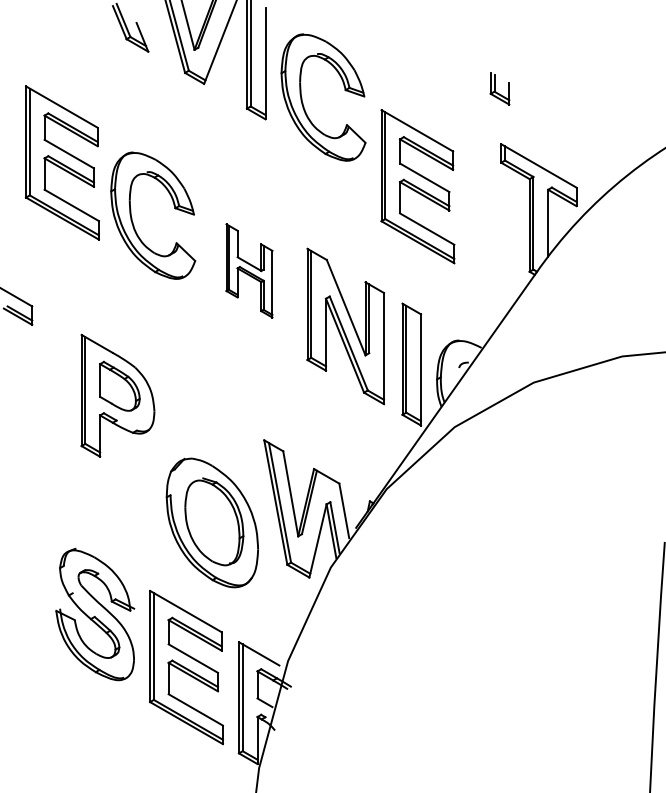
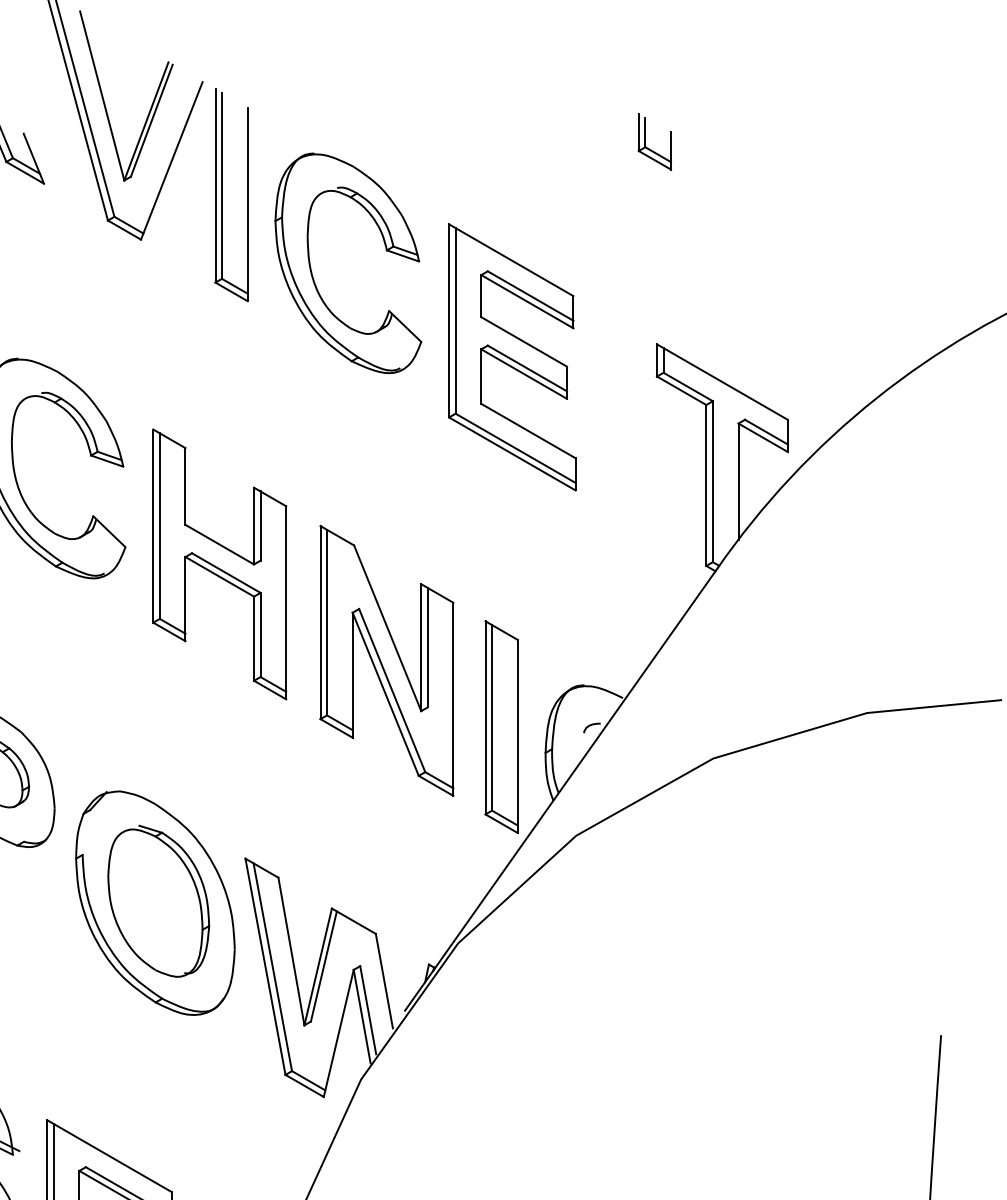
part: (499, 88) -> (653, 141), moved
part: (417, 186) -> (511, 357), moved
part: (249, 270) -> (219, 563), size x1.67
part: (211, 522) -> (153, 902), moved

